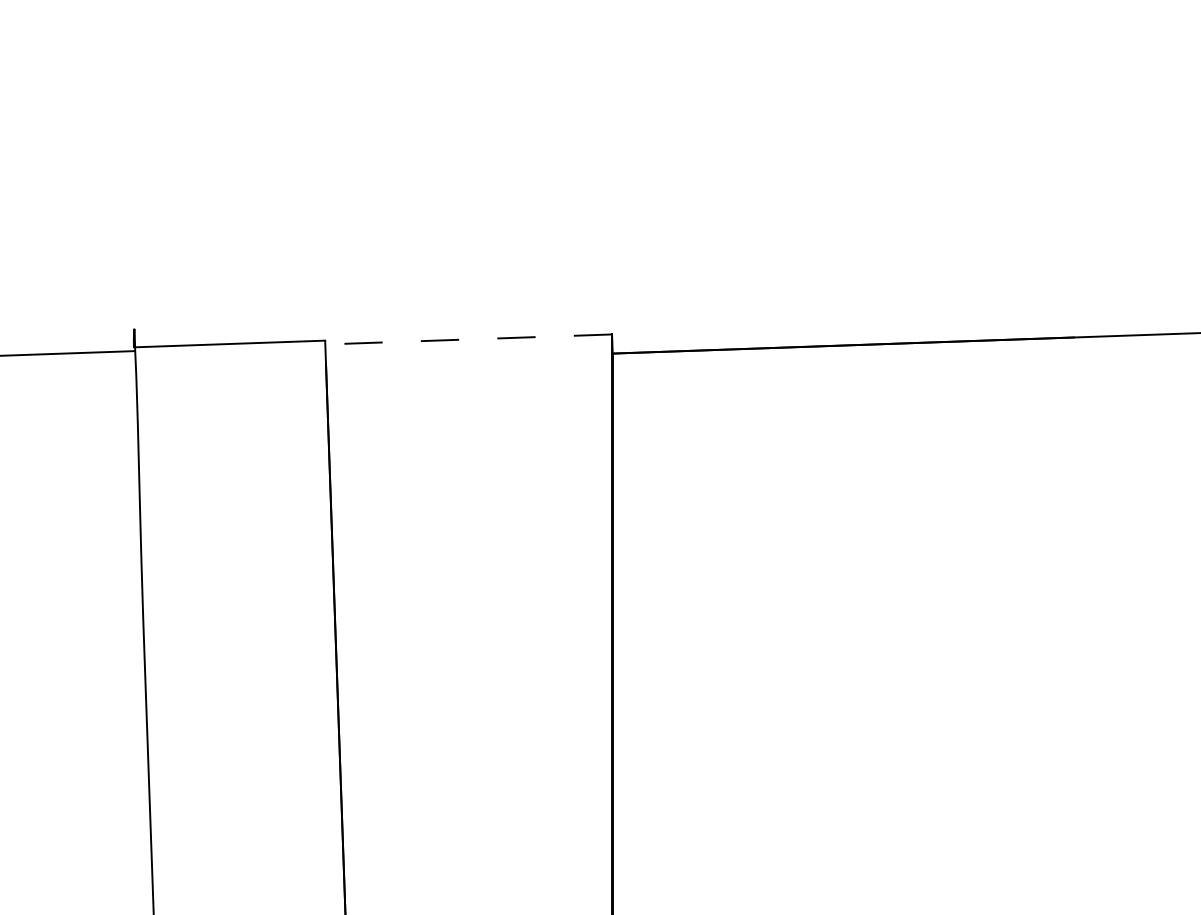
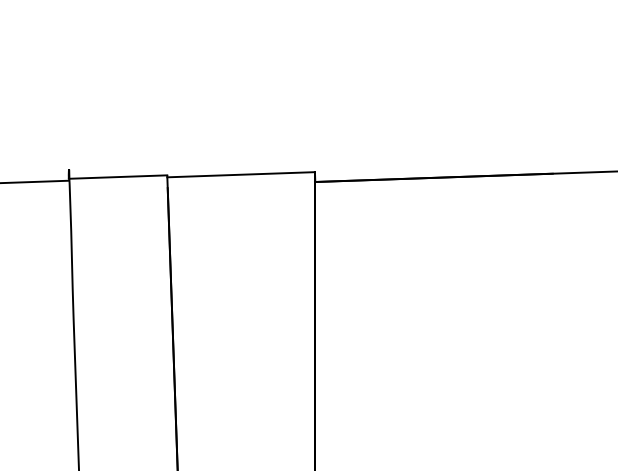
line: (469, 339) -> (241, 174), dashed -> solid

